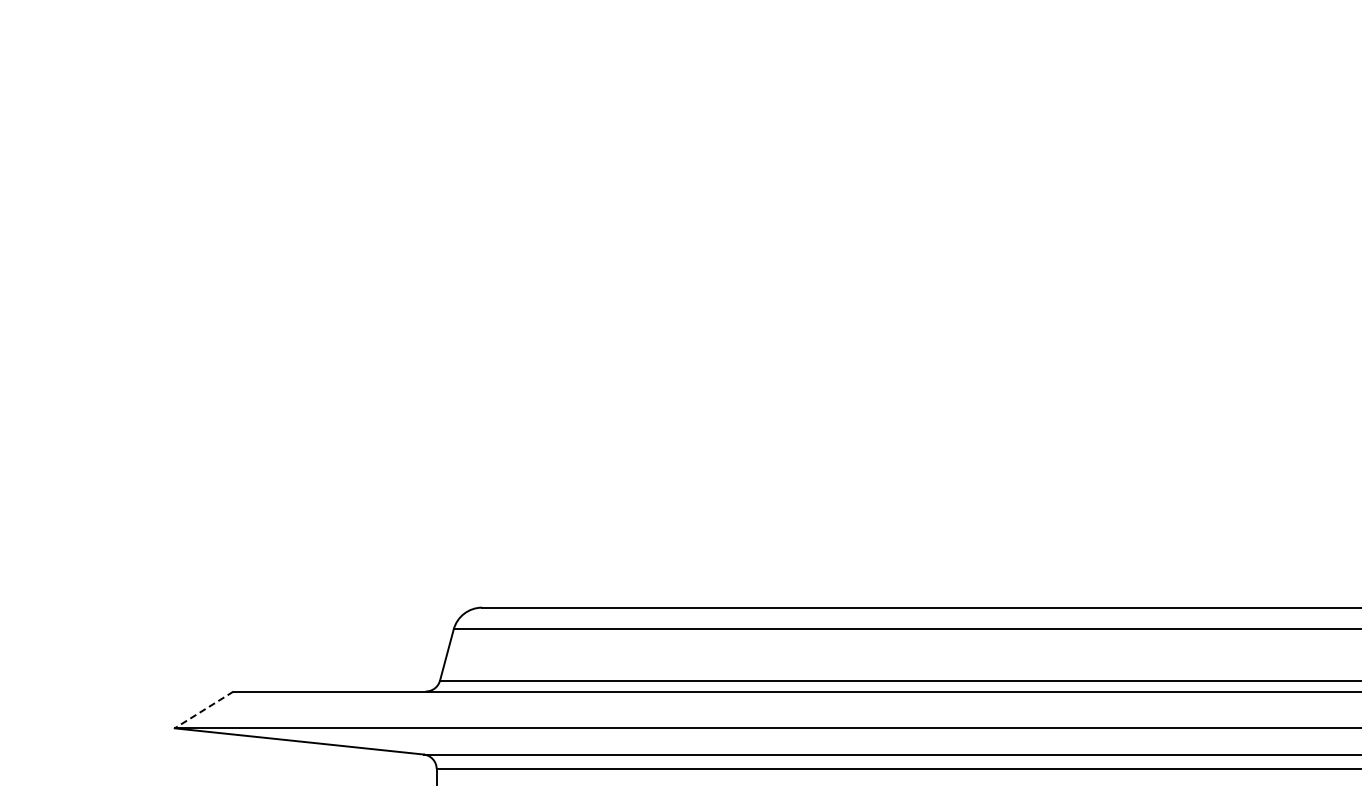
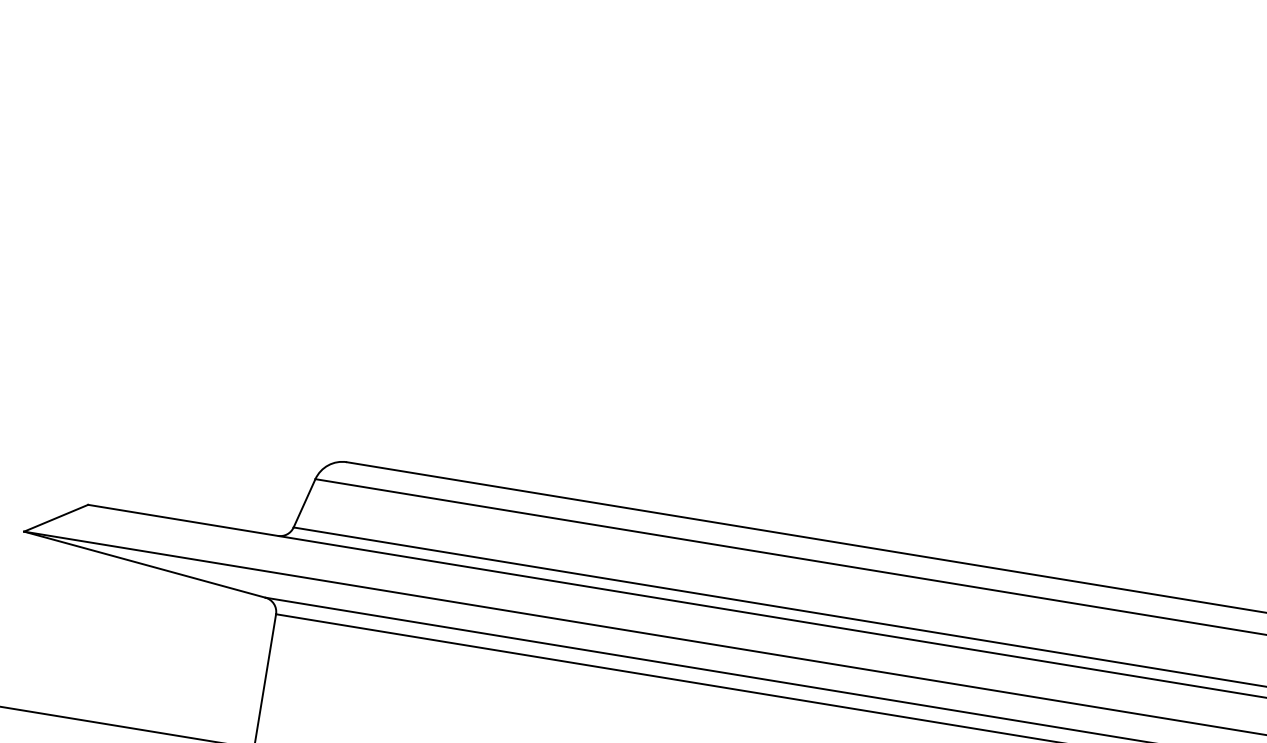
line: (204, 709) -> (56, 517), dashed -> solid

